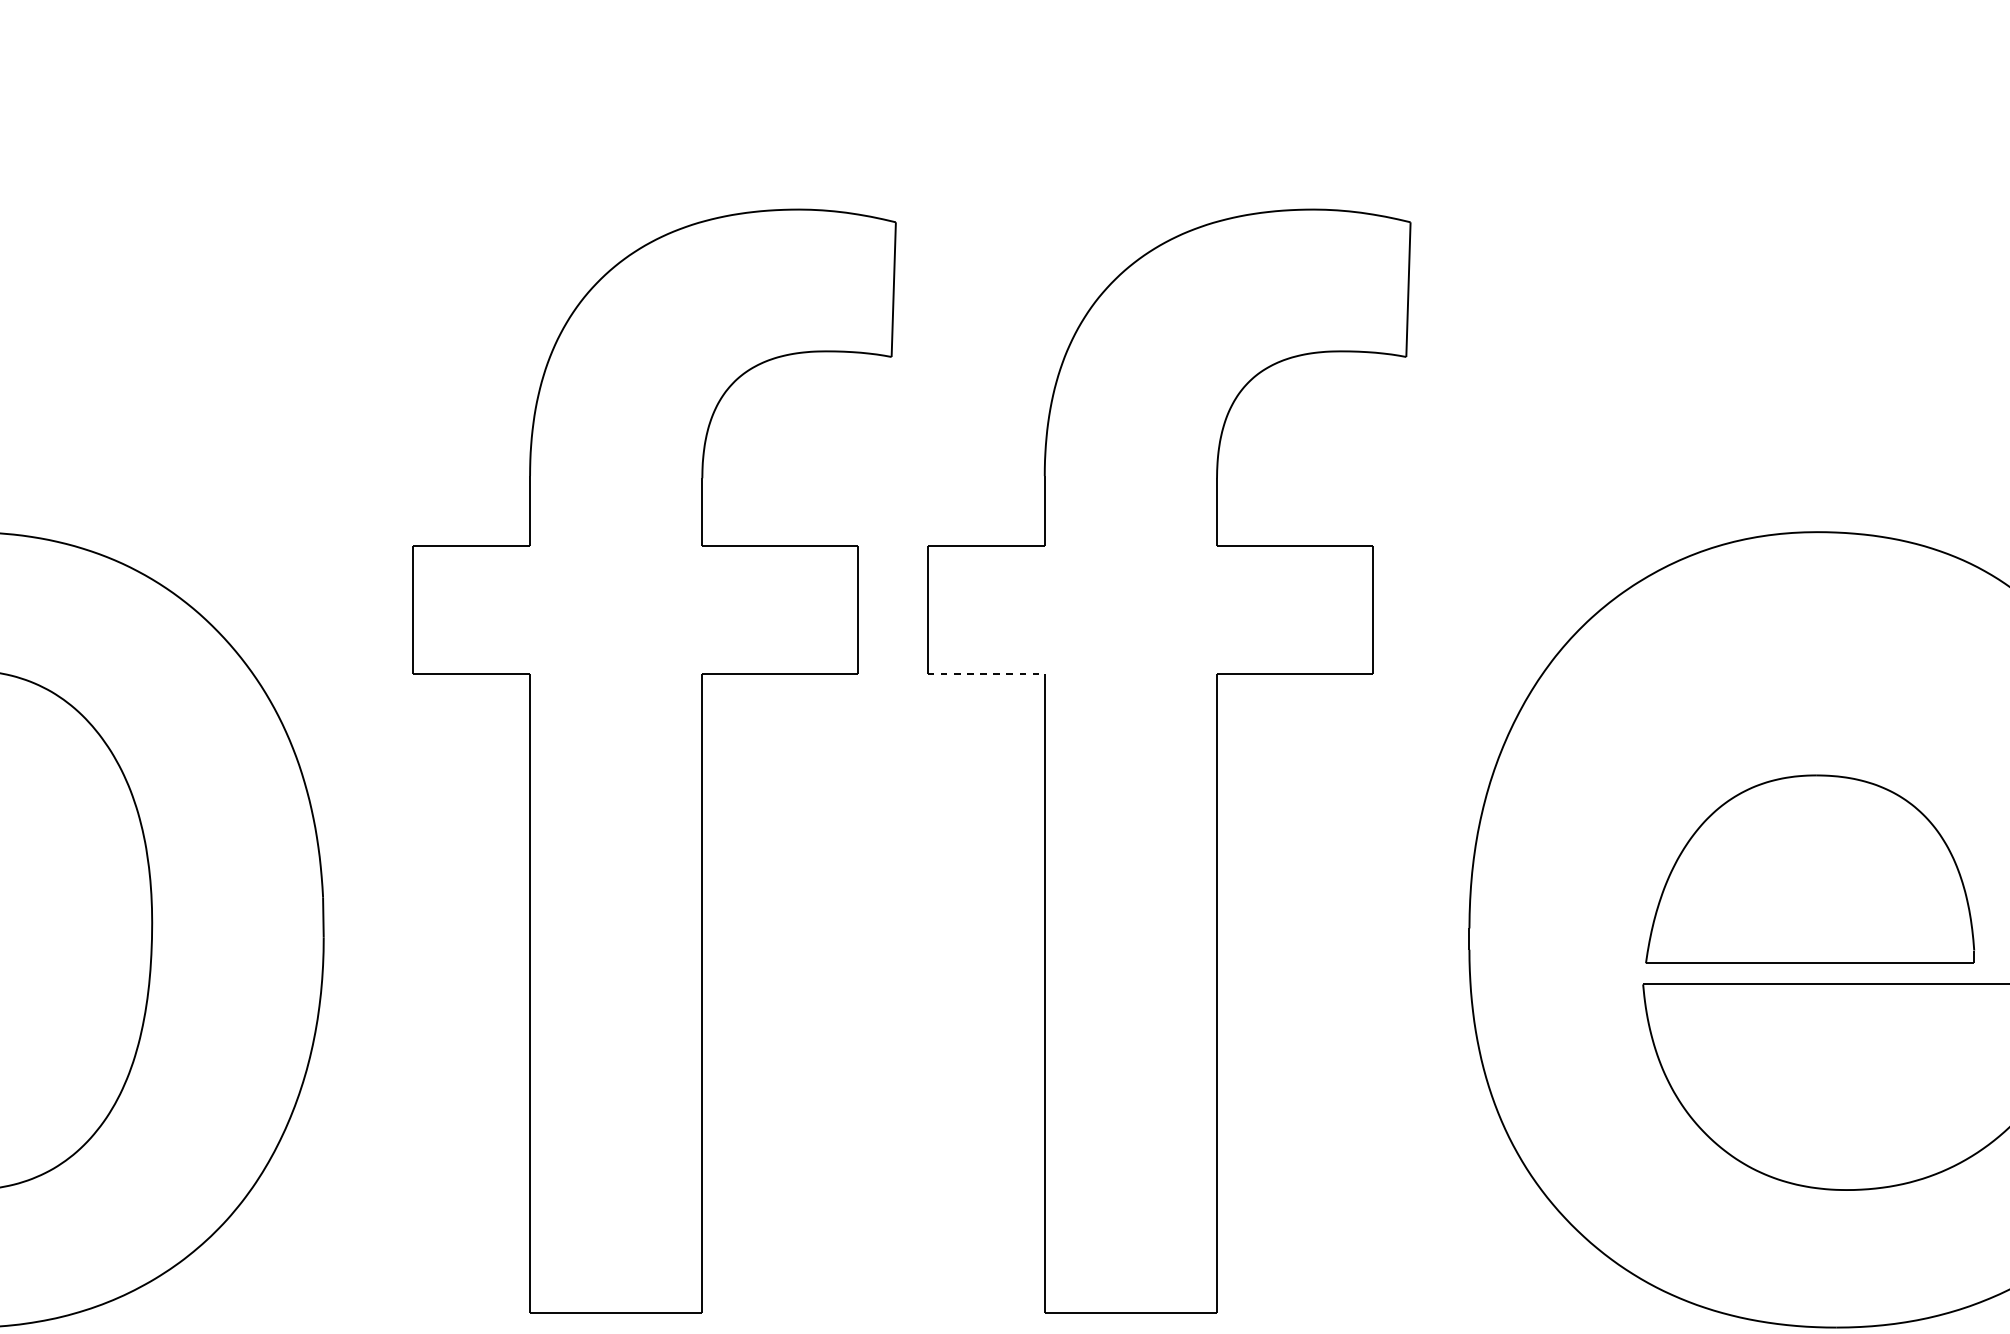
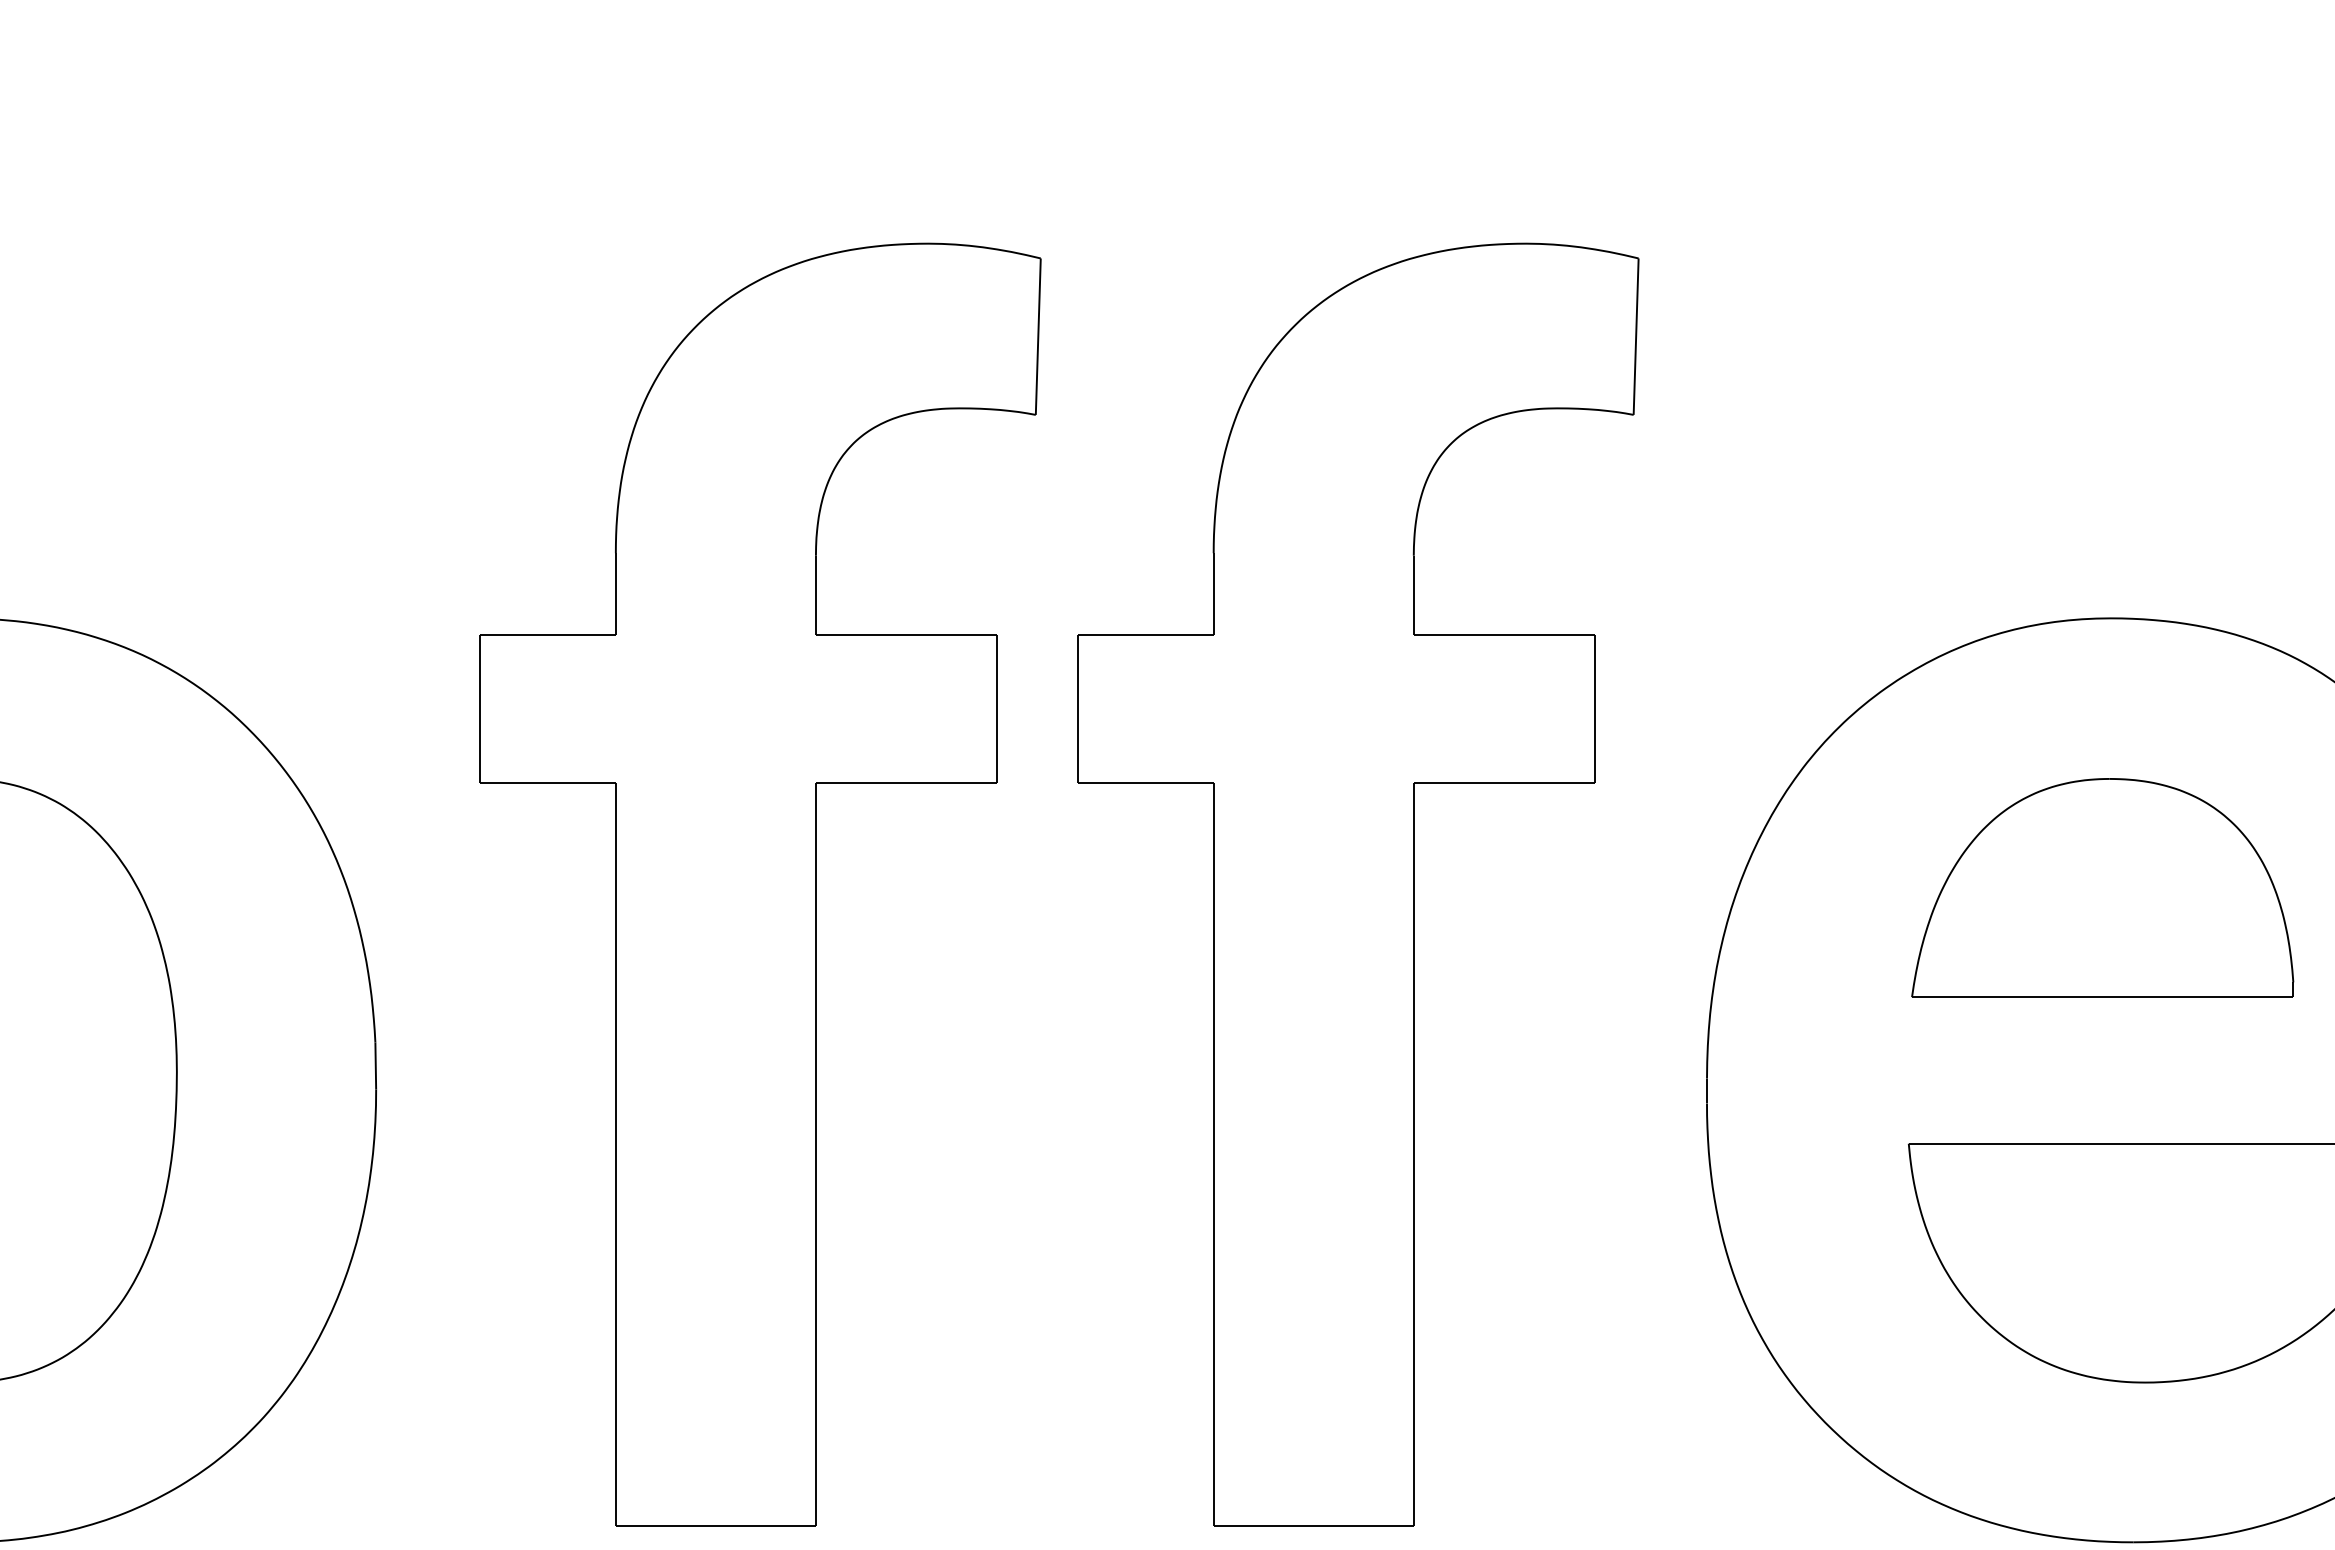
line: (986, 674) -> (1145, 783), dashed -> solid
part: (1809, 868) -> (2102, 887), moved

